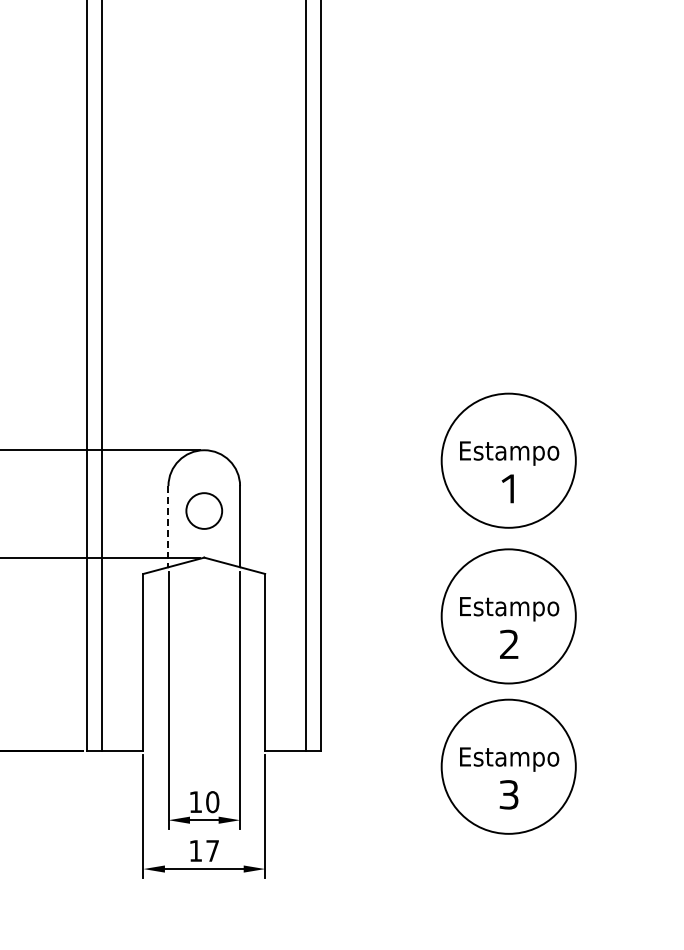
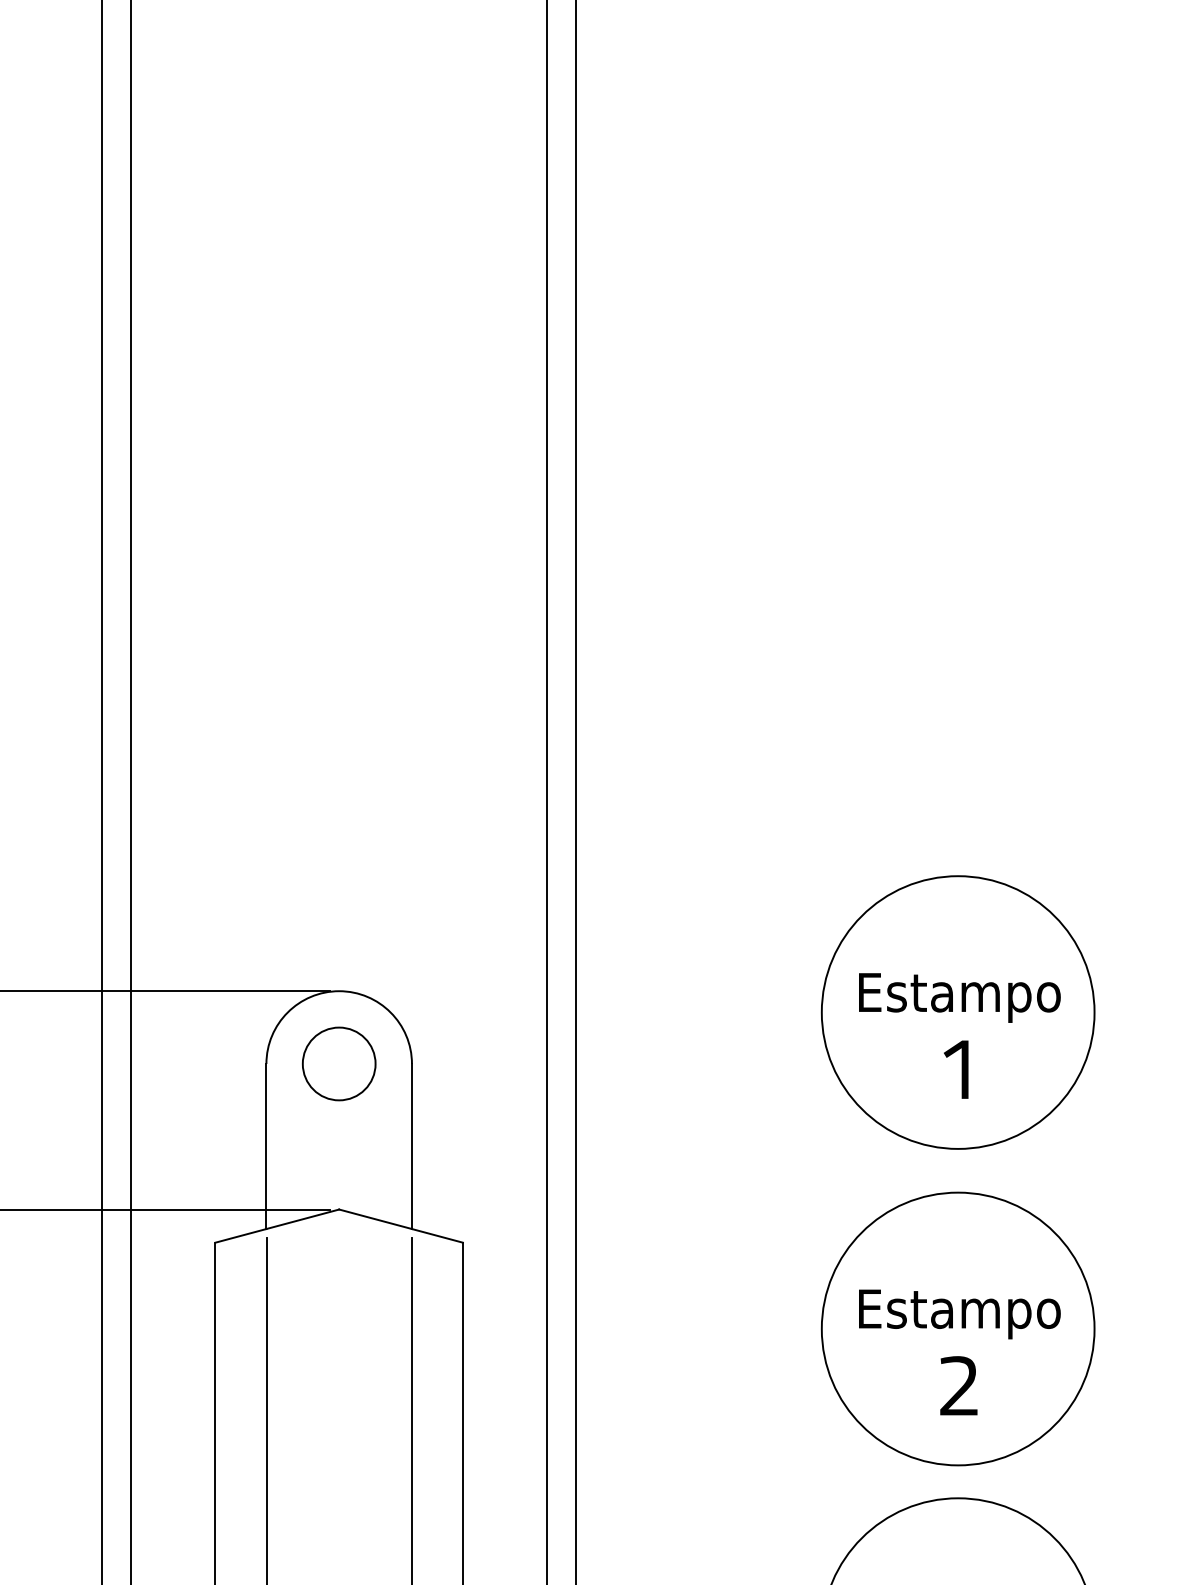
circle: (204, 510) -> (339, 1062), moved
line: (168, 526) -> (266, 1146), dashed -> solid

